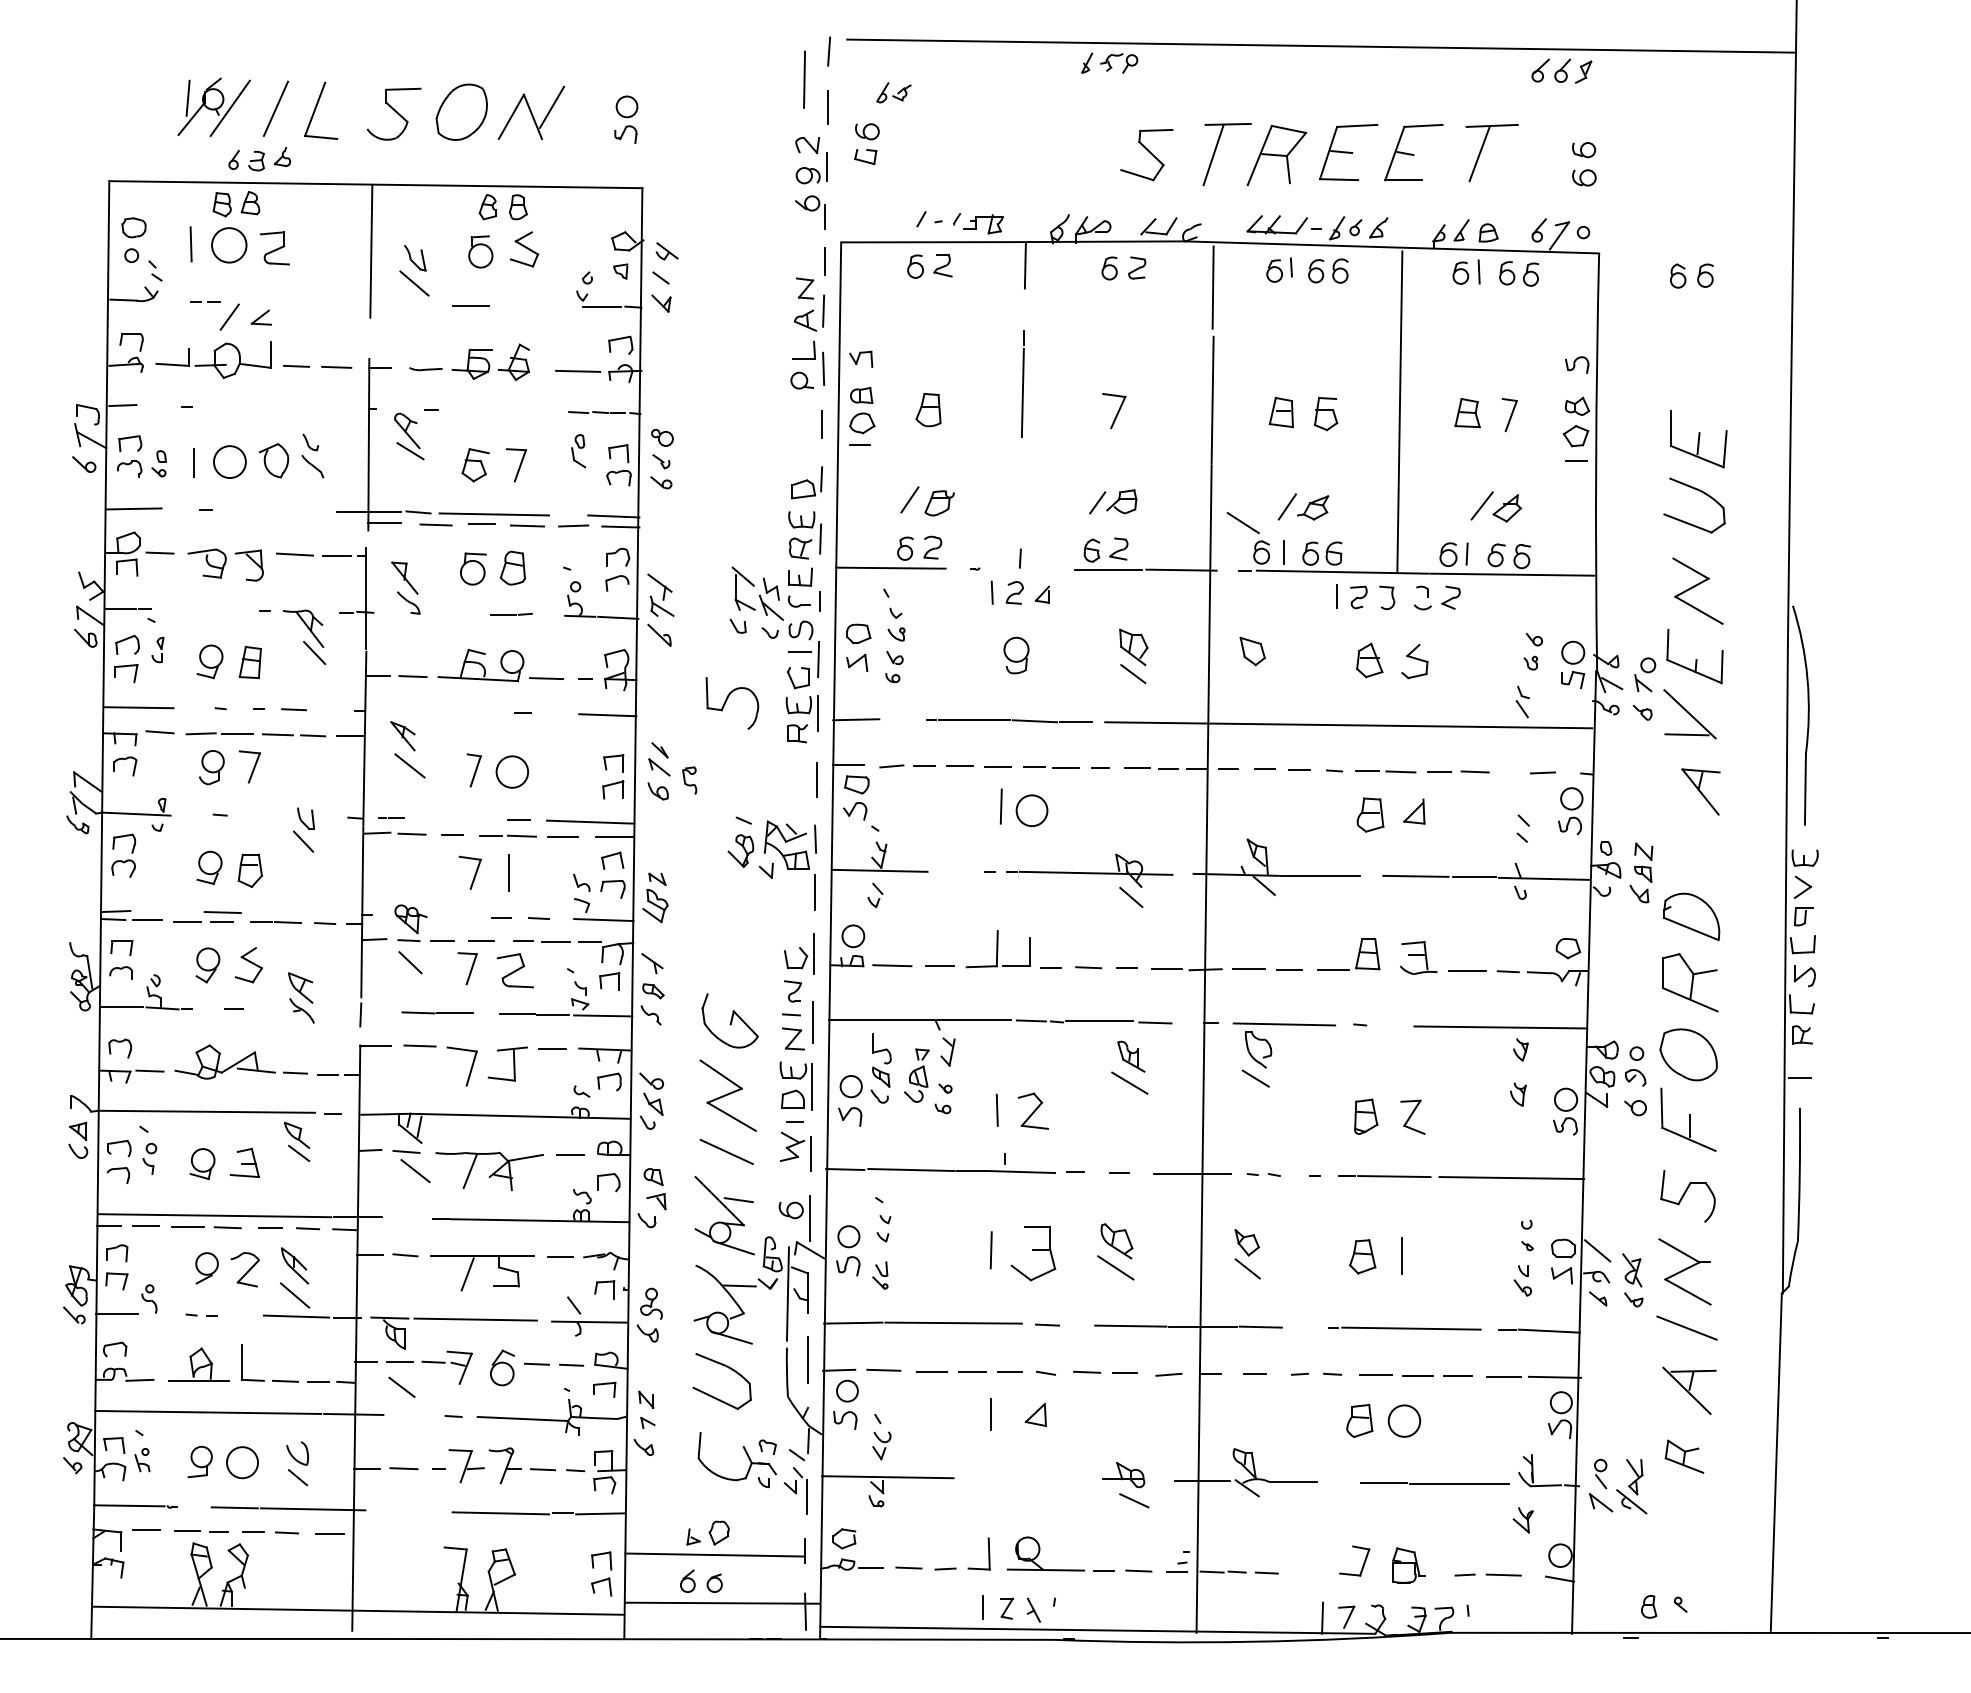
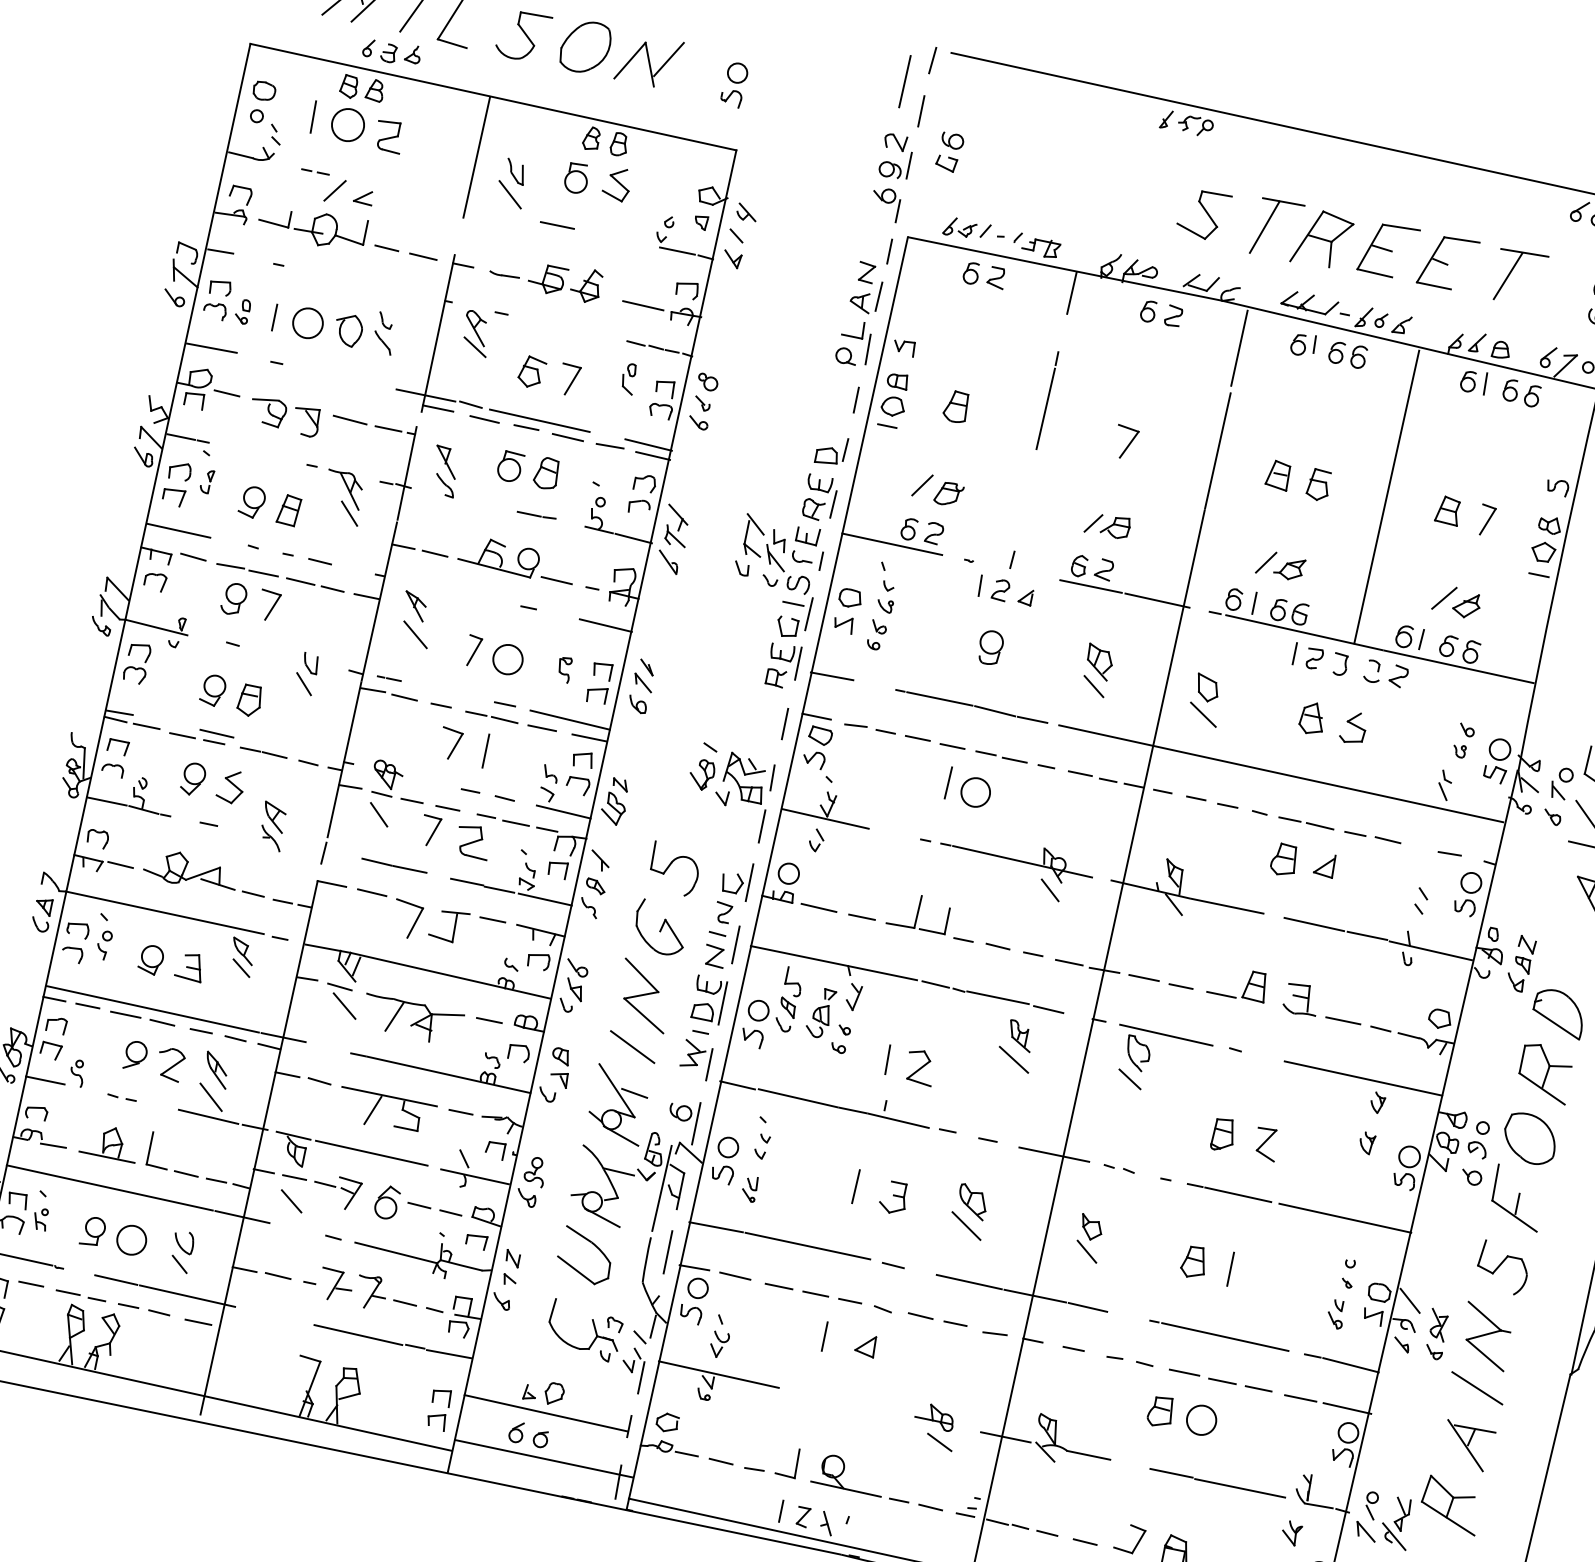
part: (893, 92) -> (959, 227), moved
line: (1242, 523) -> (1202, 715), moved
part: (732, 703) -> (674, 869), moved
part: (689, 780) -> (564, 669), moved
part: (1033, 1253) -> (893, 1197), size x0.62
part: (1684, 1456) -> (1450, 1505), size x1.67
line: (1308, 1573) -> (1085, 1541), added

